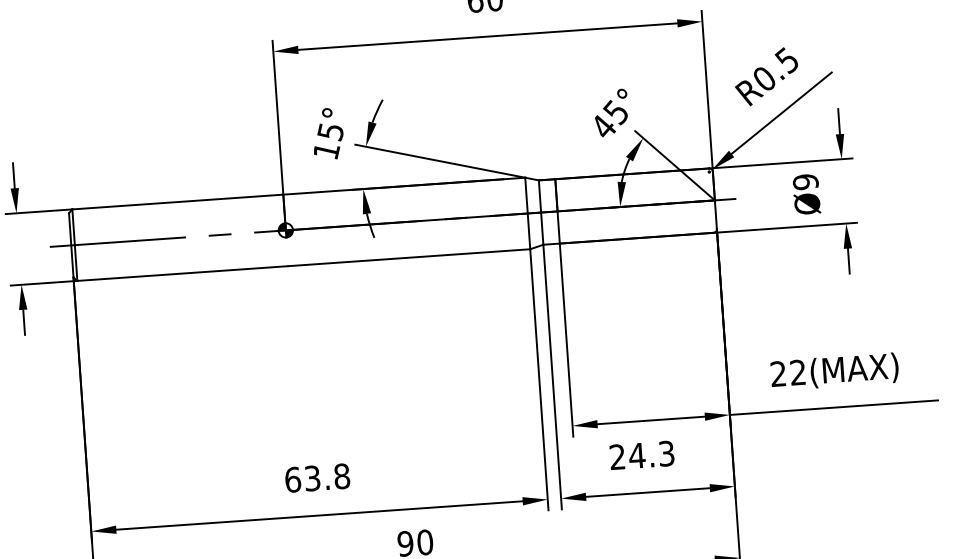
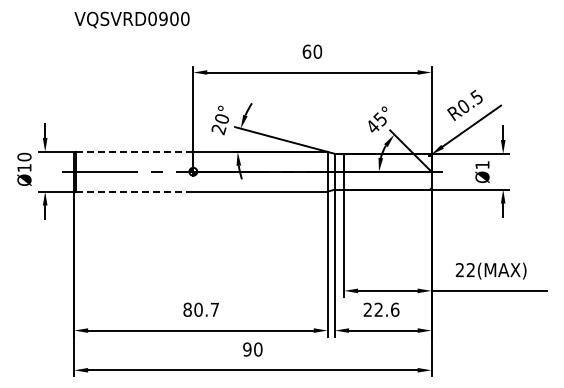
text: (327, 141) -> (219, 124), 15° -> 20°
text: (805, 182) -> (482, 165), Ø9 -> Ø1
line: (177, 201) -> (134, 151), solid -> dashed
line: (182, 273) -> (134, 191), solid -> dashed
text: (651, 454) -> (386, 309), 24.3 -> 22.6
text: (317, 477) -> (201, 309), 63.8 -> 80.7

